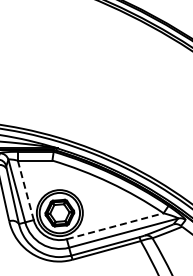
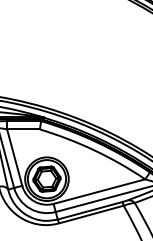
line: (25, 190) -> (14, 157), dashed -> solid
line: (115, 226) -> (99, 191), dashed -> solid

